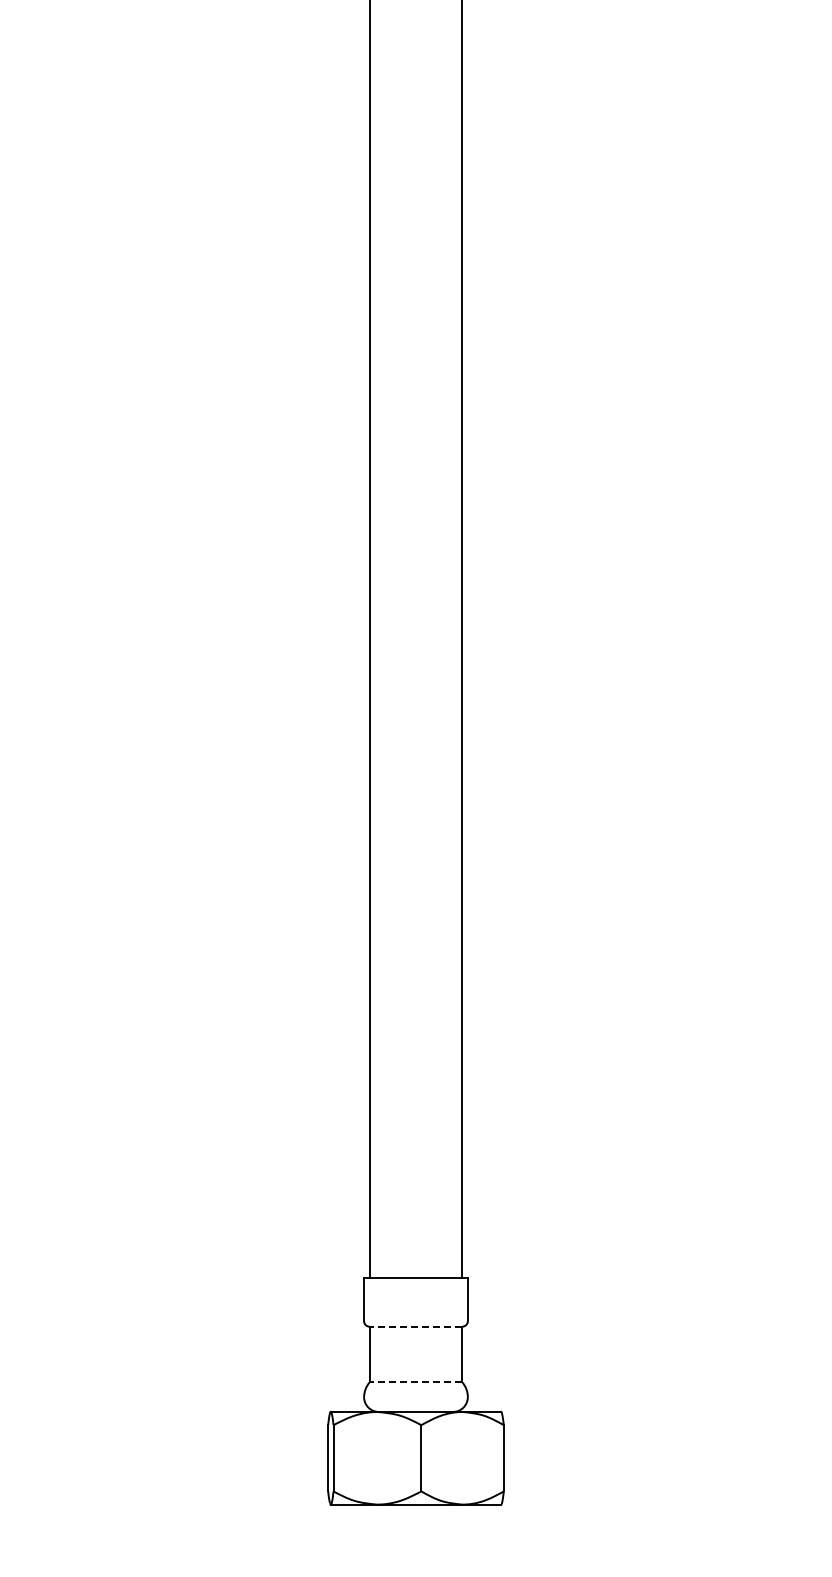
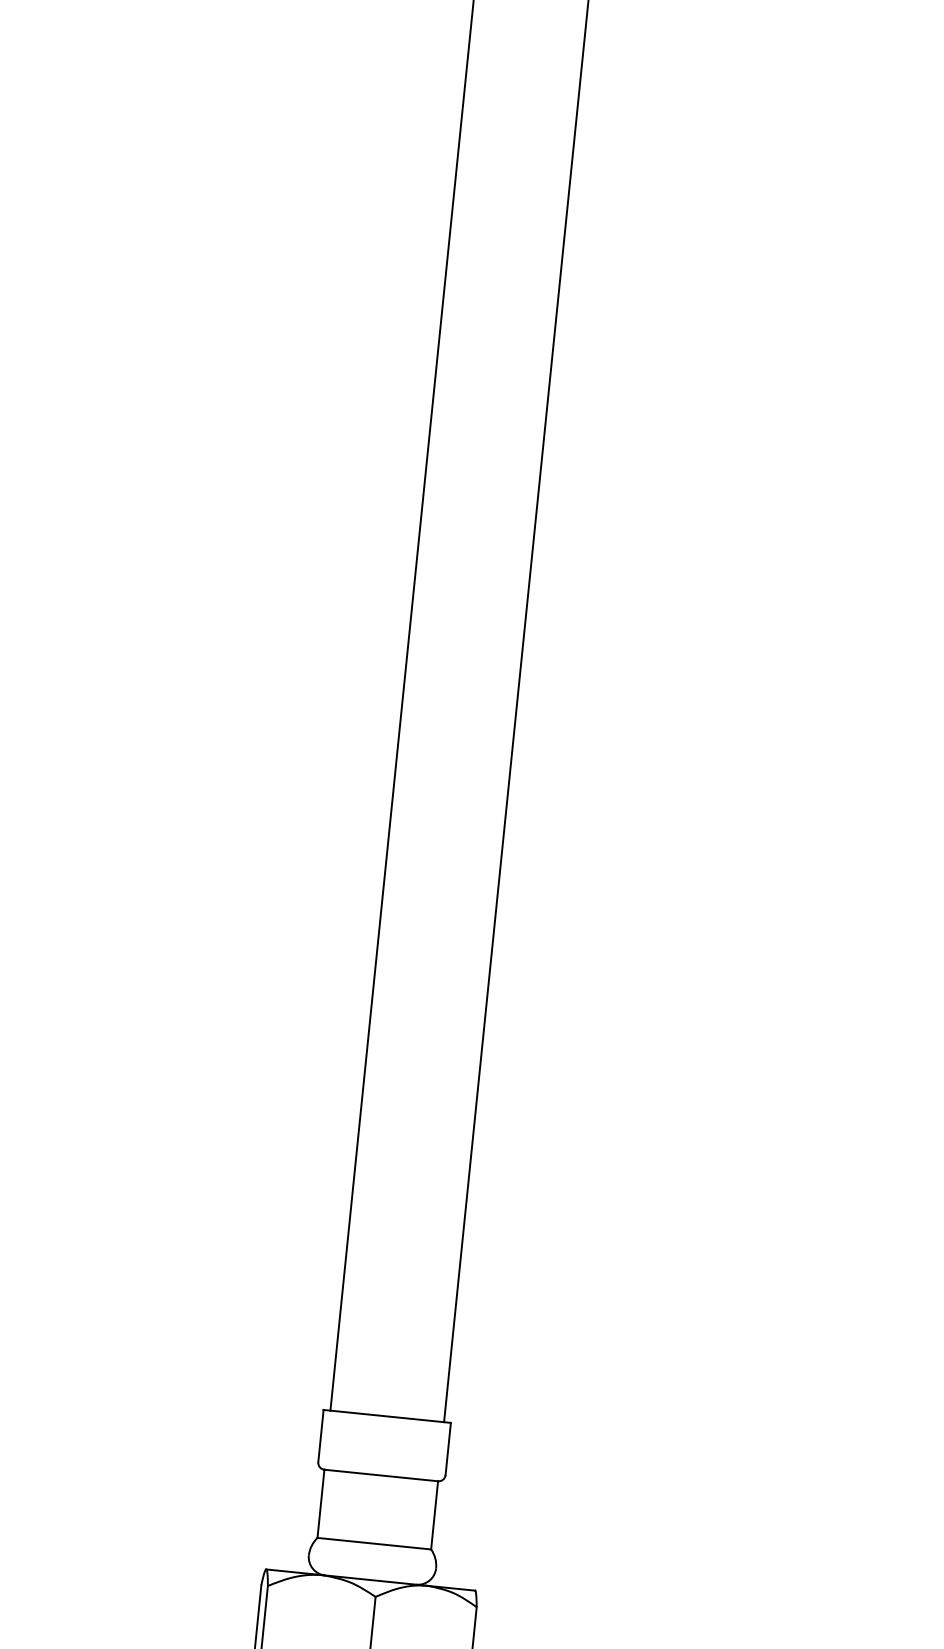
line: (415, 1326) -> (380, 1475), dashed -> solid
line: (415, 1382) -> (373, 1543), dashed -> solid

